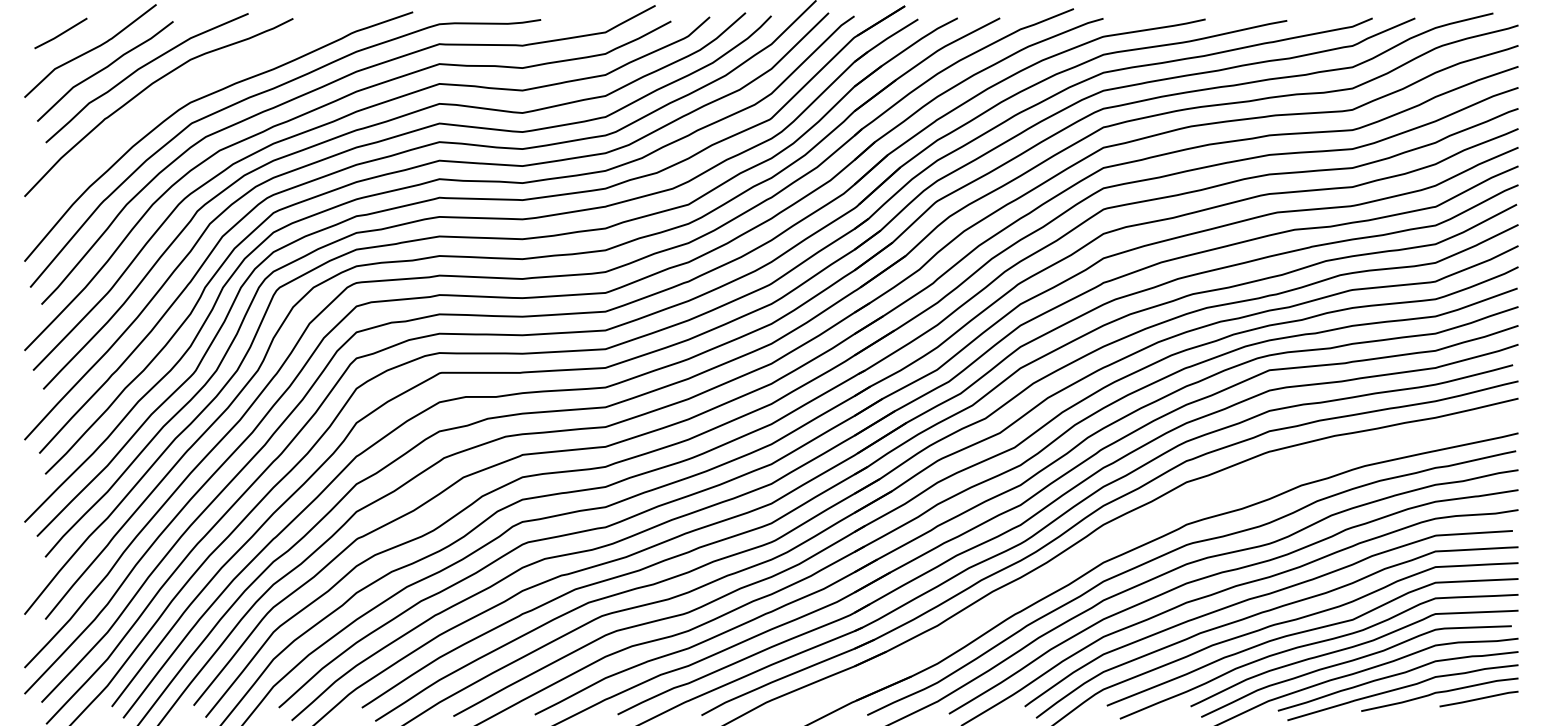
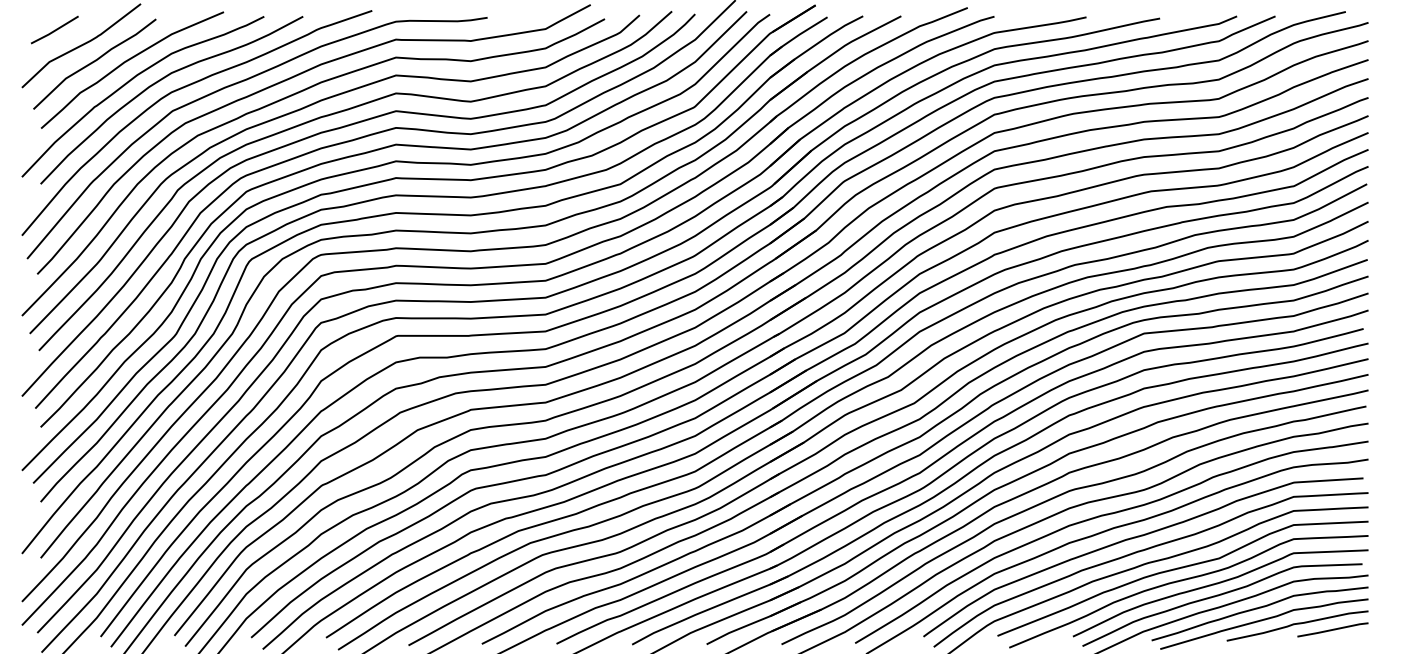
curve: (178, 90) -> (160, 81), added
part: (1134, 531) -> (1022, 478), added

